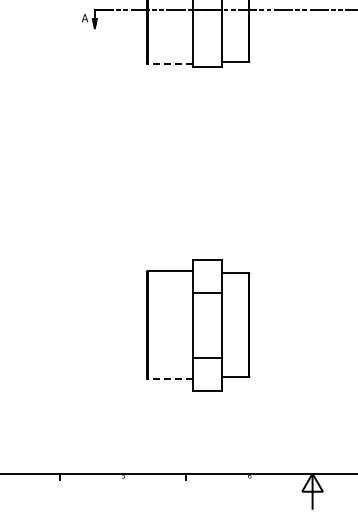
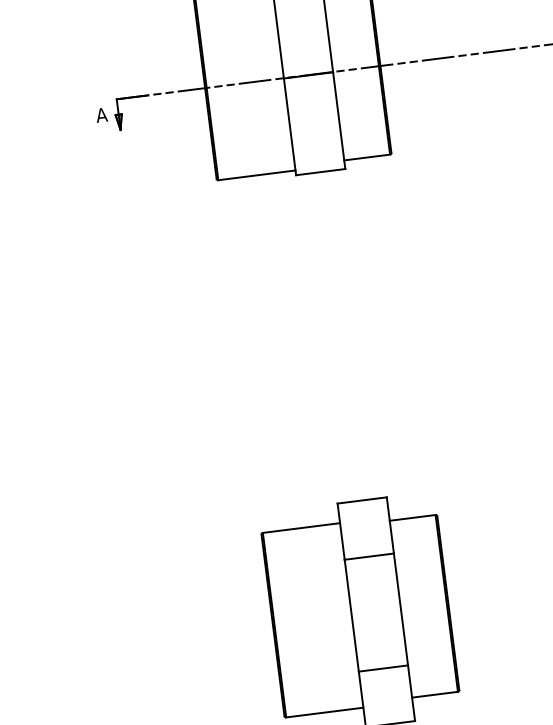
line: (170, 64) -> (257, 175), dashed -> solid
line: (170, 379) -> (325, 712), dashed -> solid

